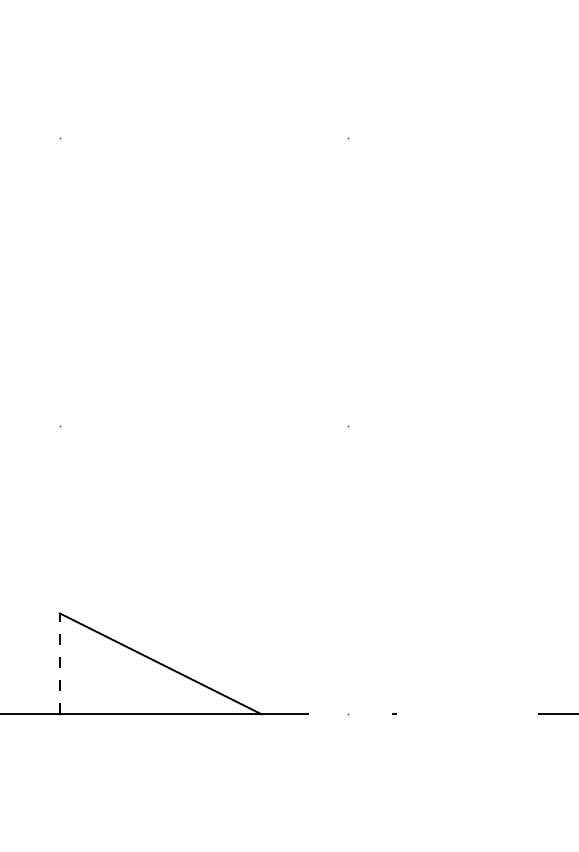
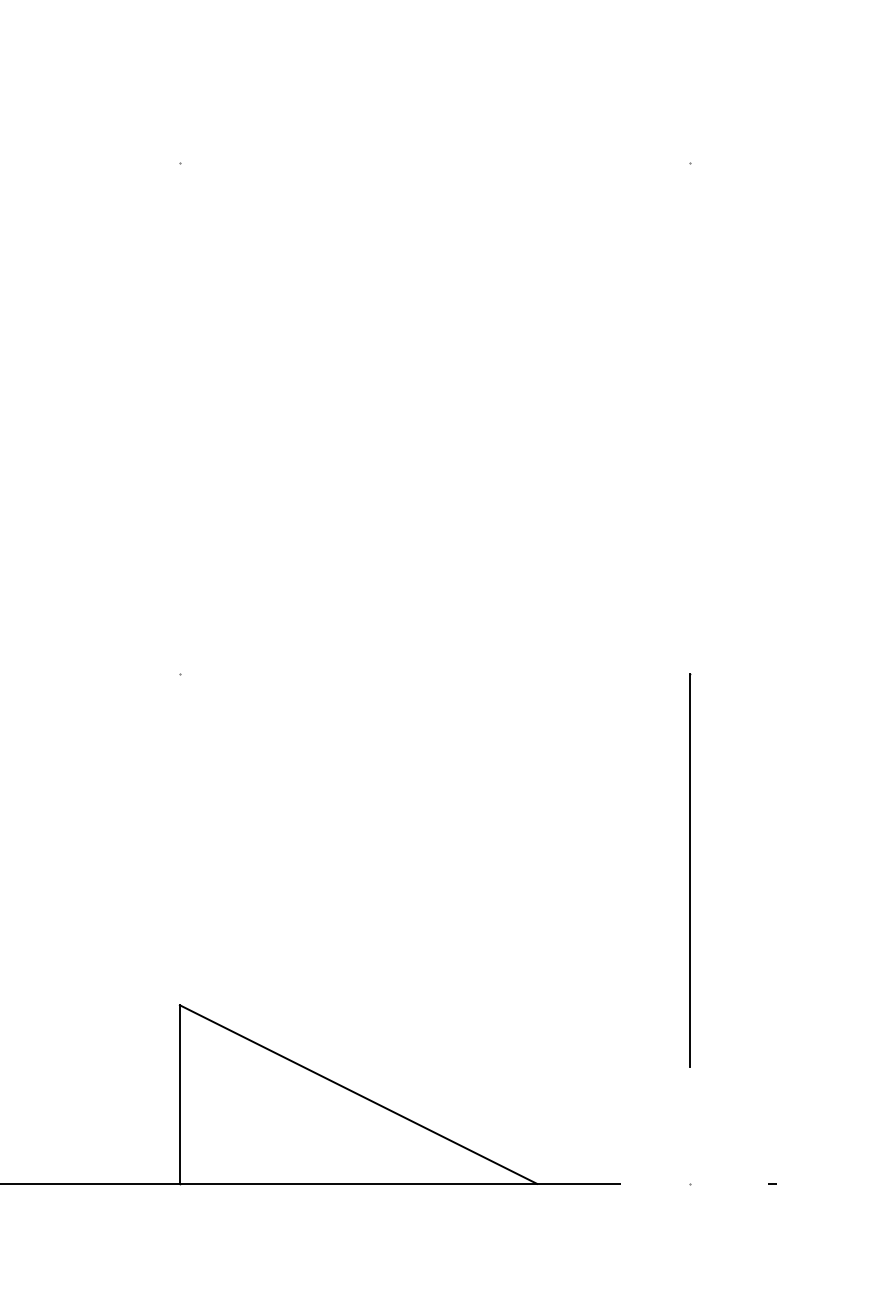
line: (348, 537) -> (690, 870), added
line: (59, 663) -> (179, 1093), dashed -> solid

